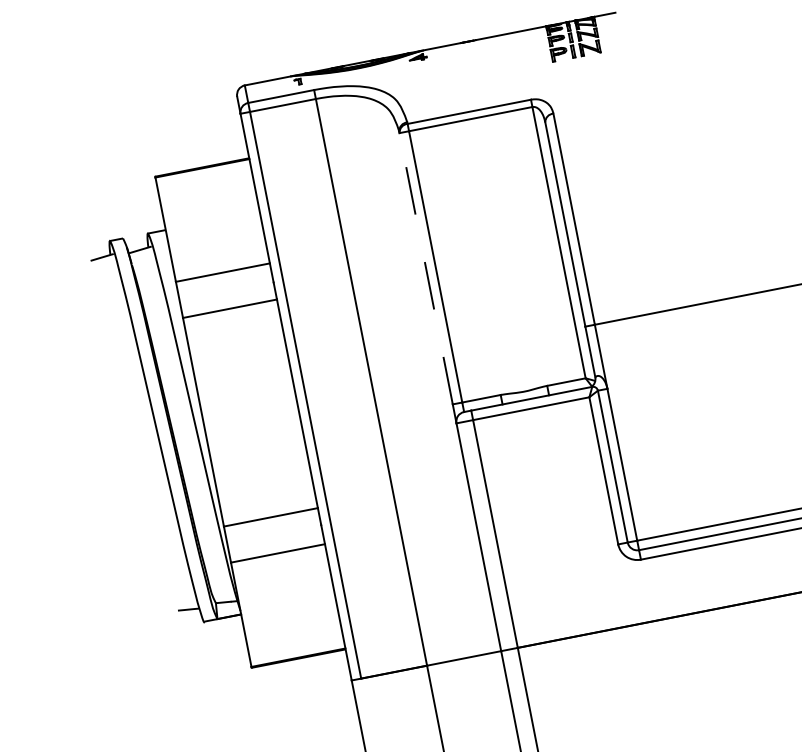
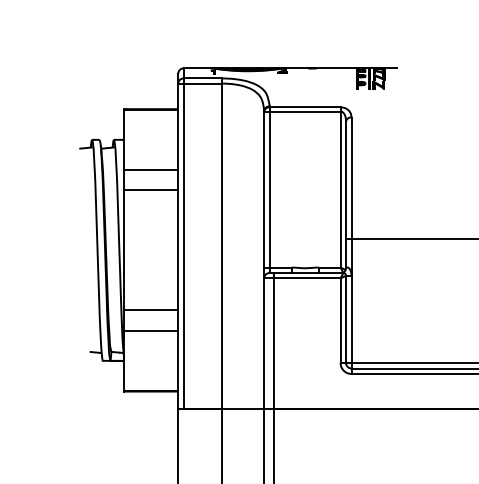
line: (426, 268) -> (264, 189), dashed -> solid

